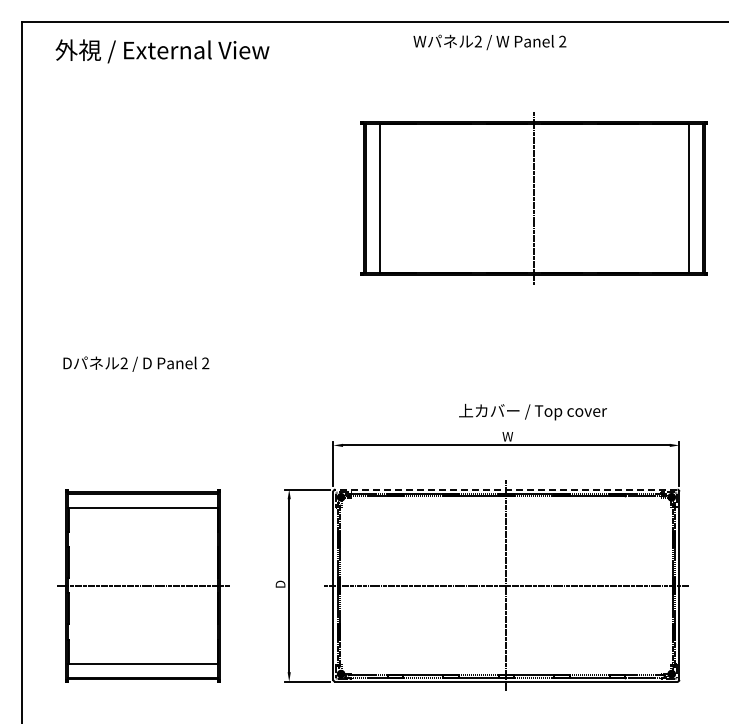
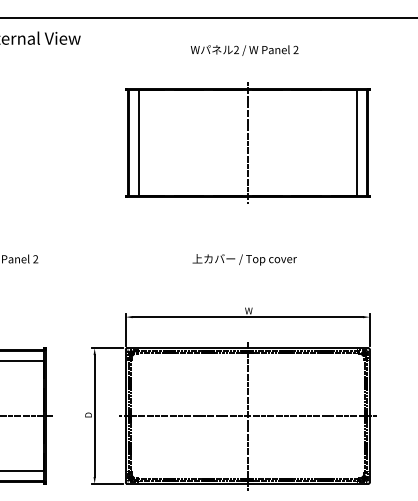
text: (489, 42) -> (244, 50), moved
part: (533, 198) -> (247, 142), moved
text: (532, 411) -> (244, 259), moved
line: (505, 489) -> (247, 348), dashed -> solid

